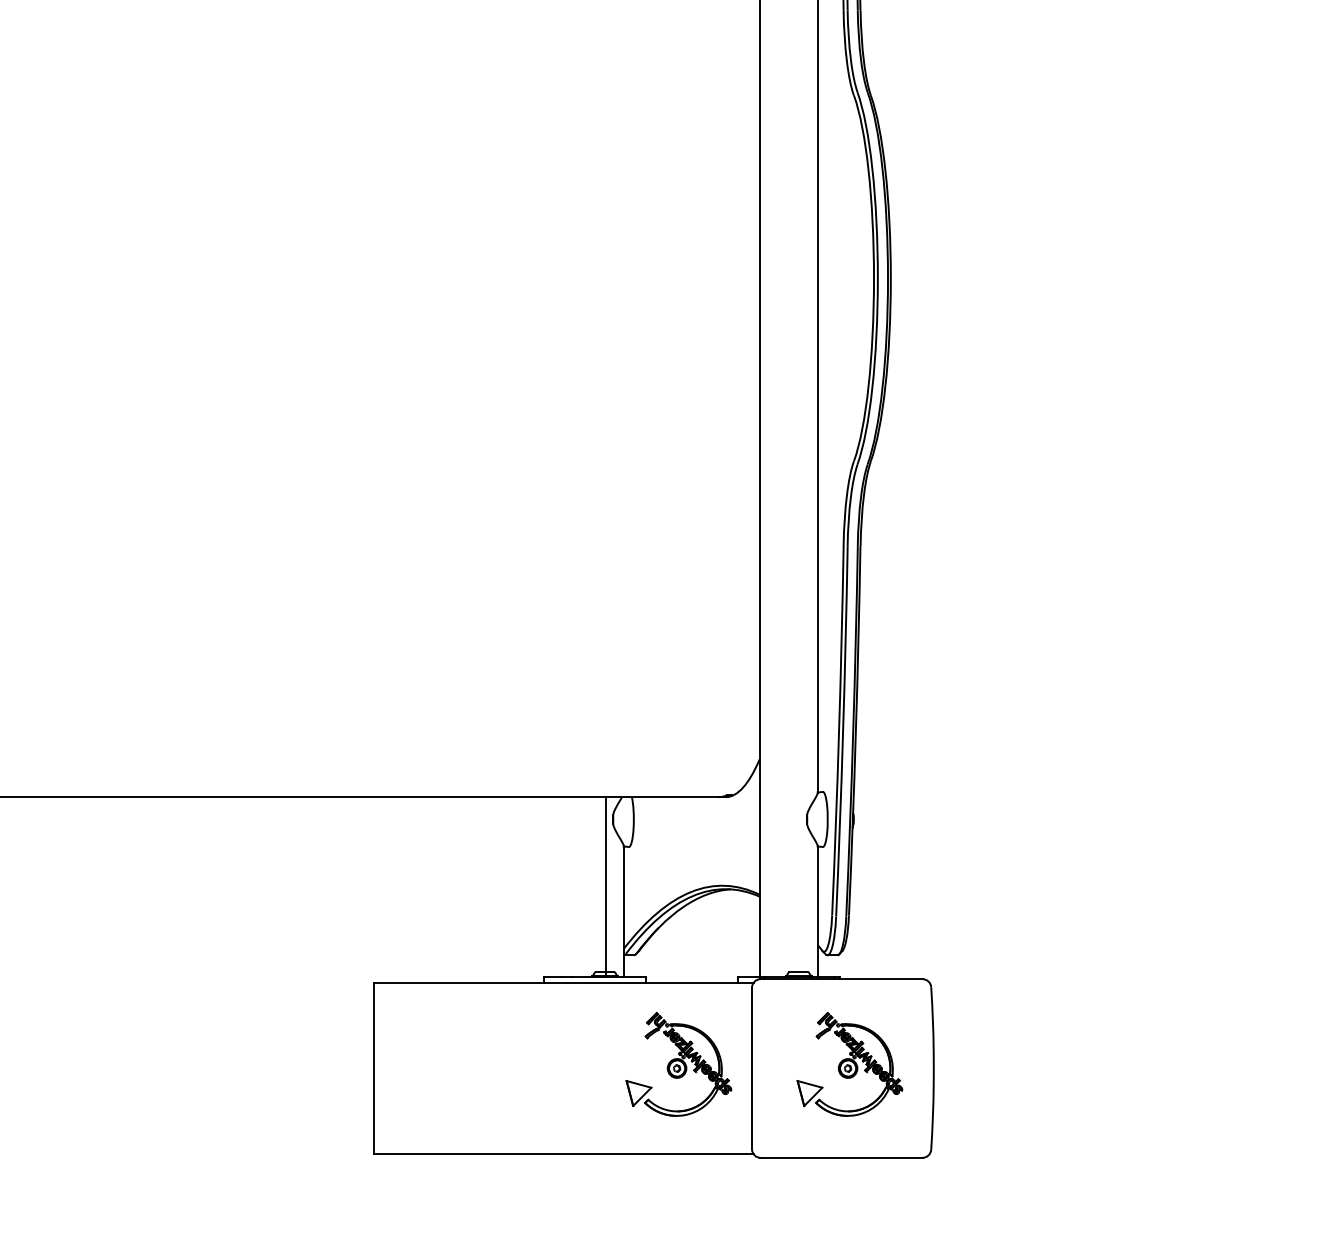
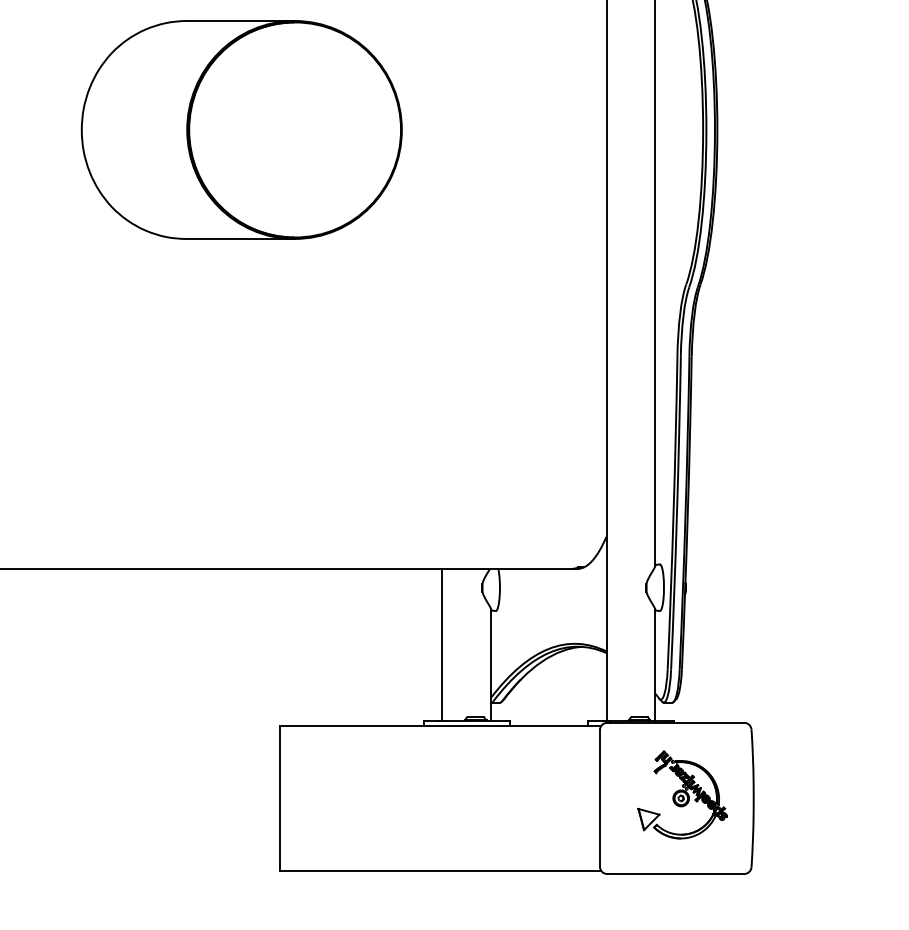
part: (328, 278) -> (241, 130), added
line: (605, 887) -> (442, 645), moved
part: (678, 1064) -> (537, 795), removed

